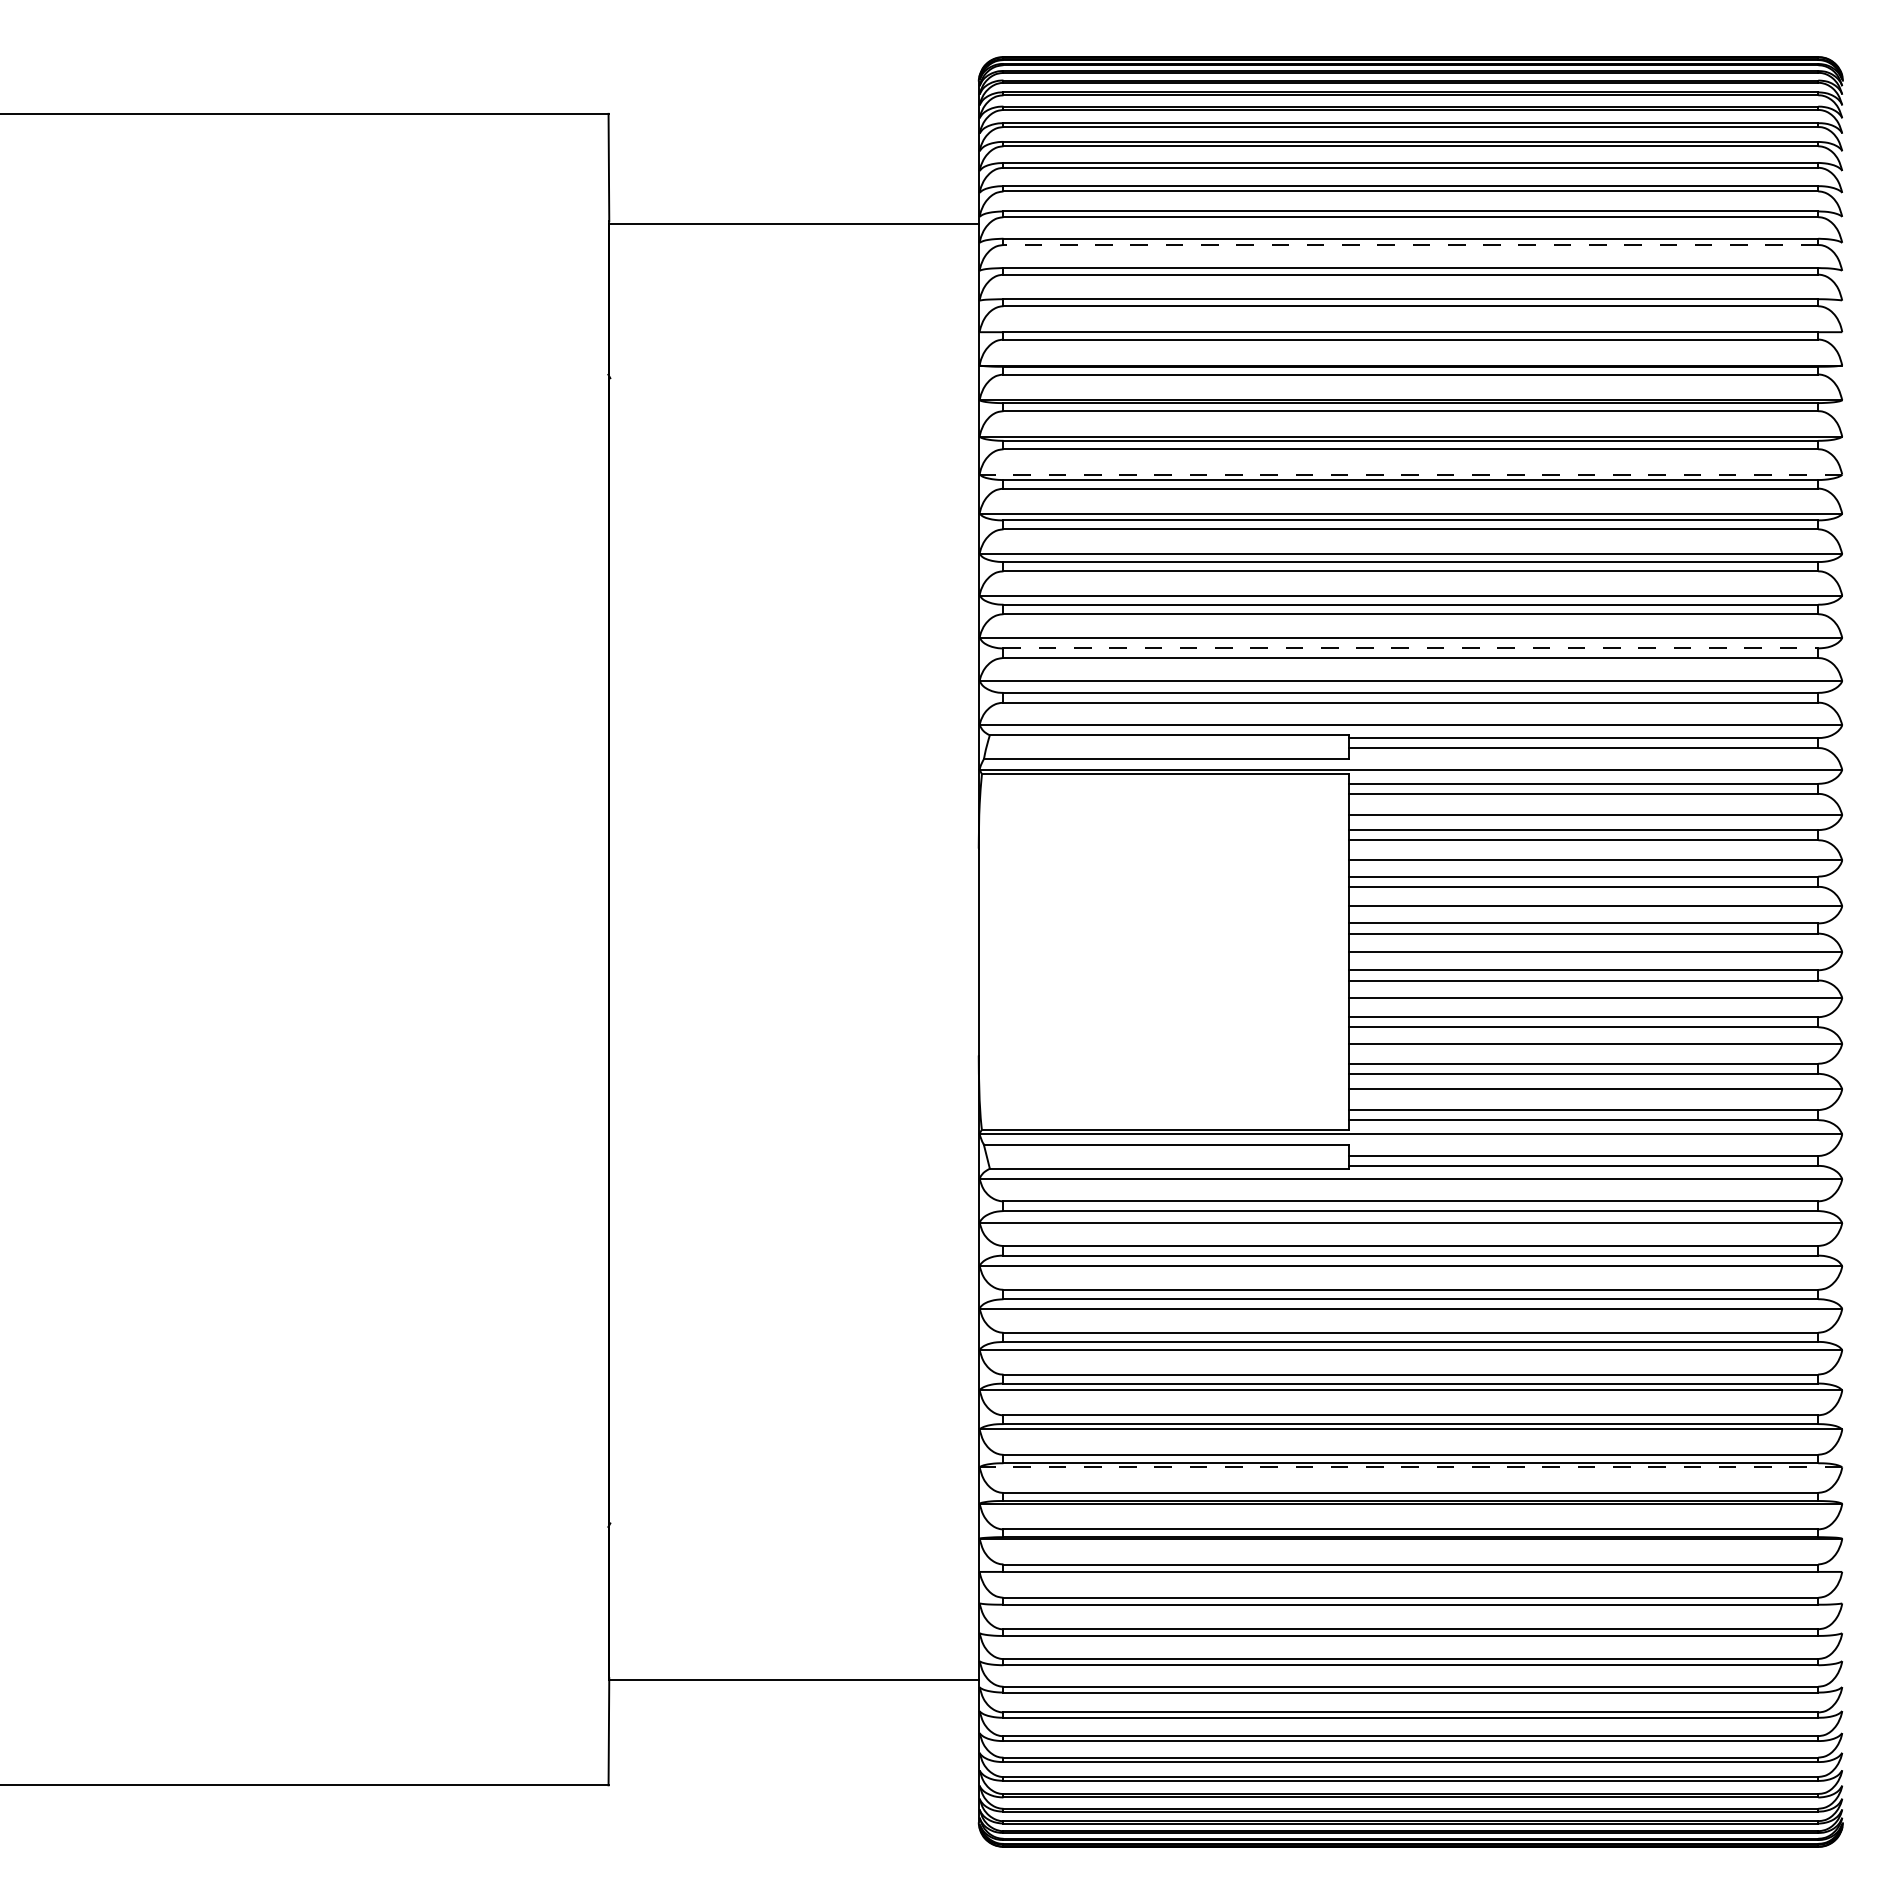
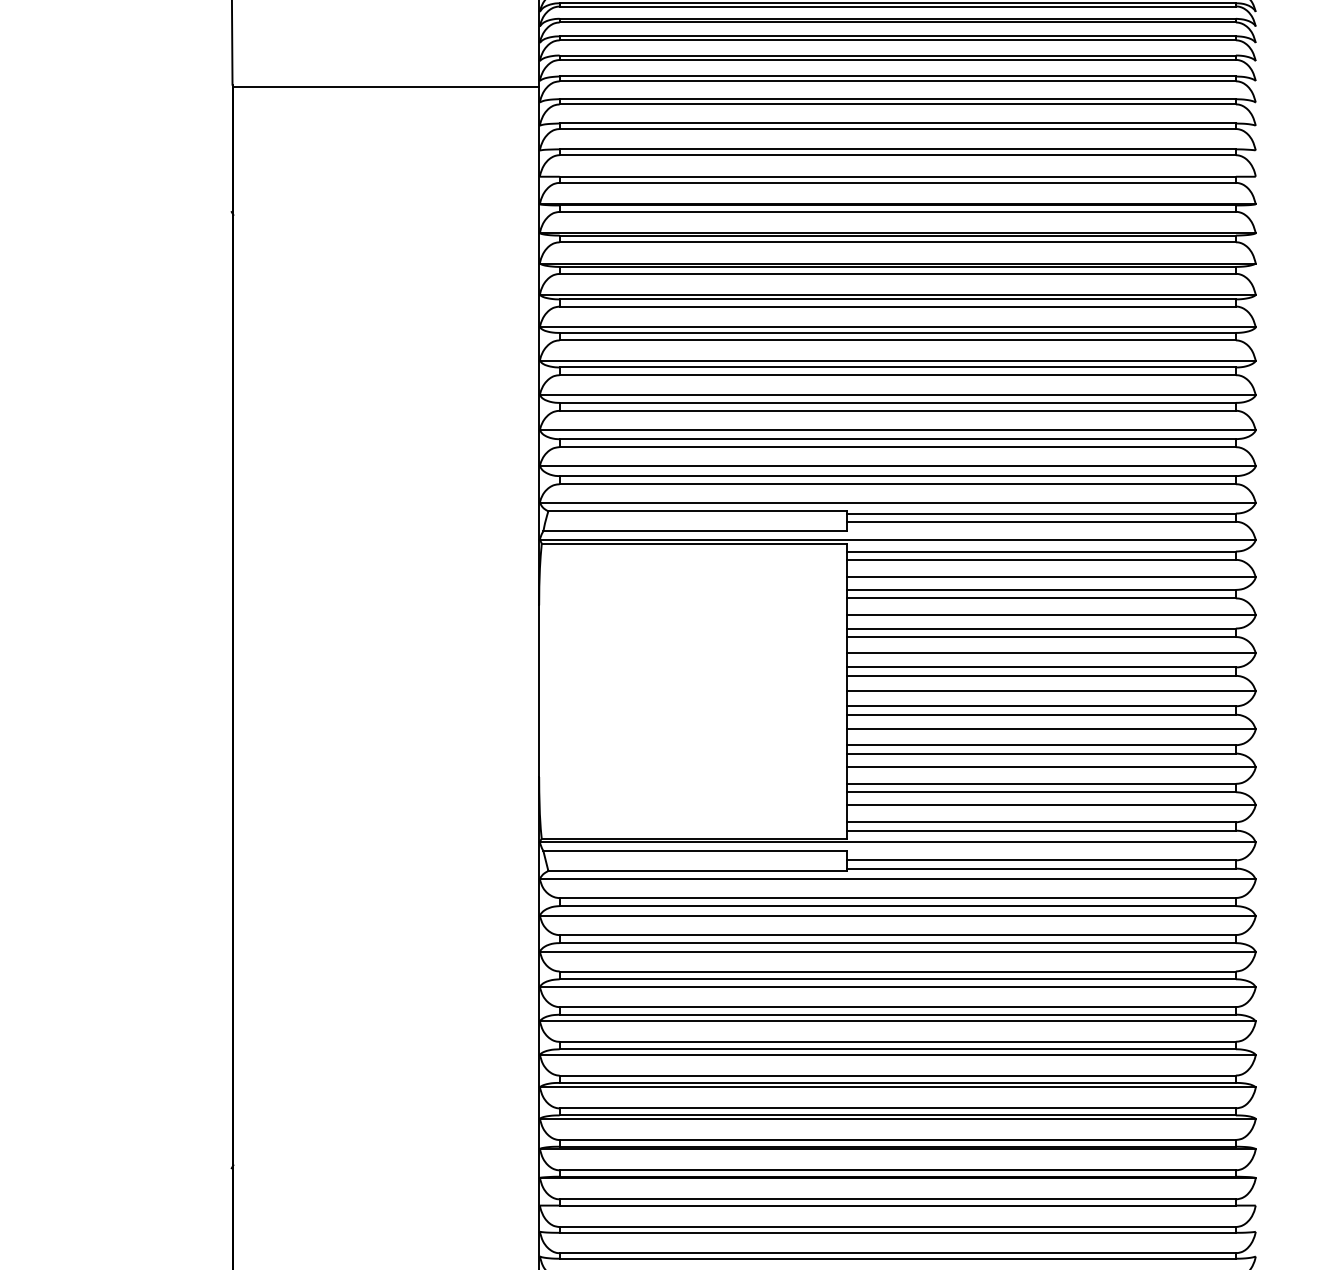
line: (1410, 245) -> (897, 104), dashed -> solid
line: (1410, 474) -> (897, 294), dashed -> solid
line: (1411, 648) -> (898, 439), dashed -> solid
line: (1410, 1467) -> (897, 1118), dashed -> solid

